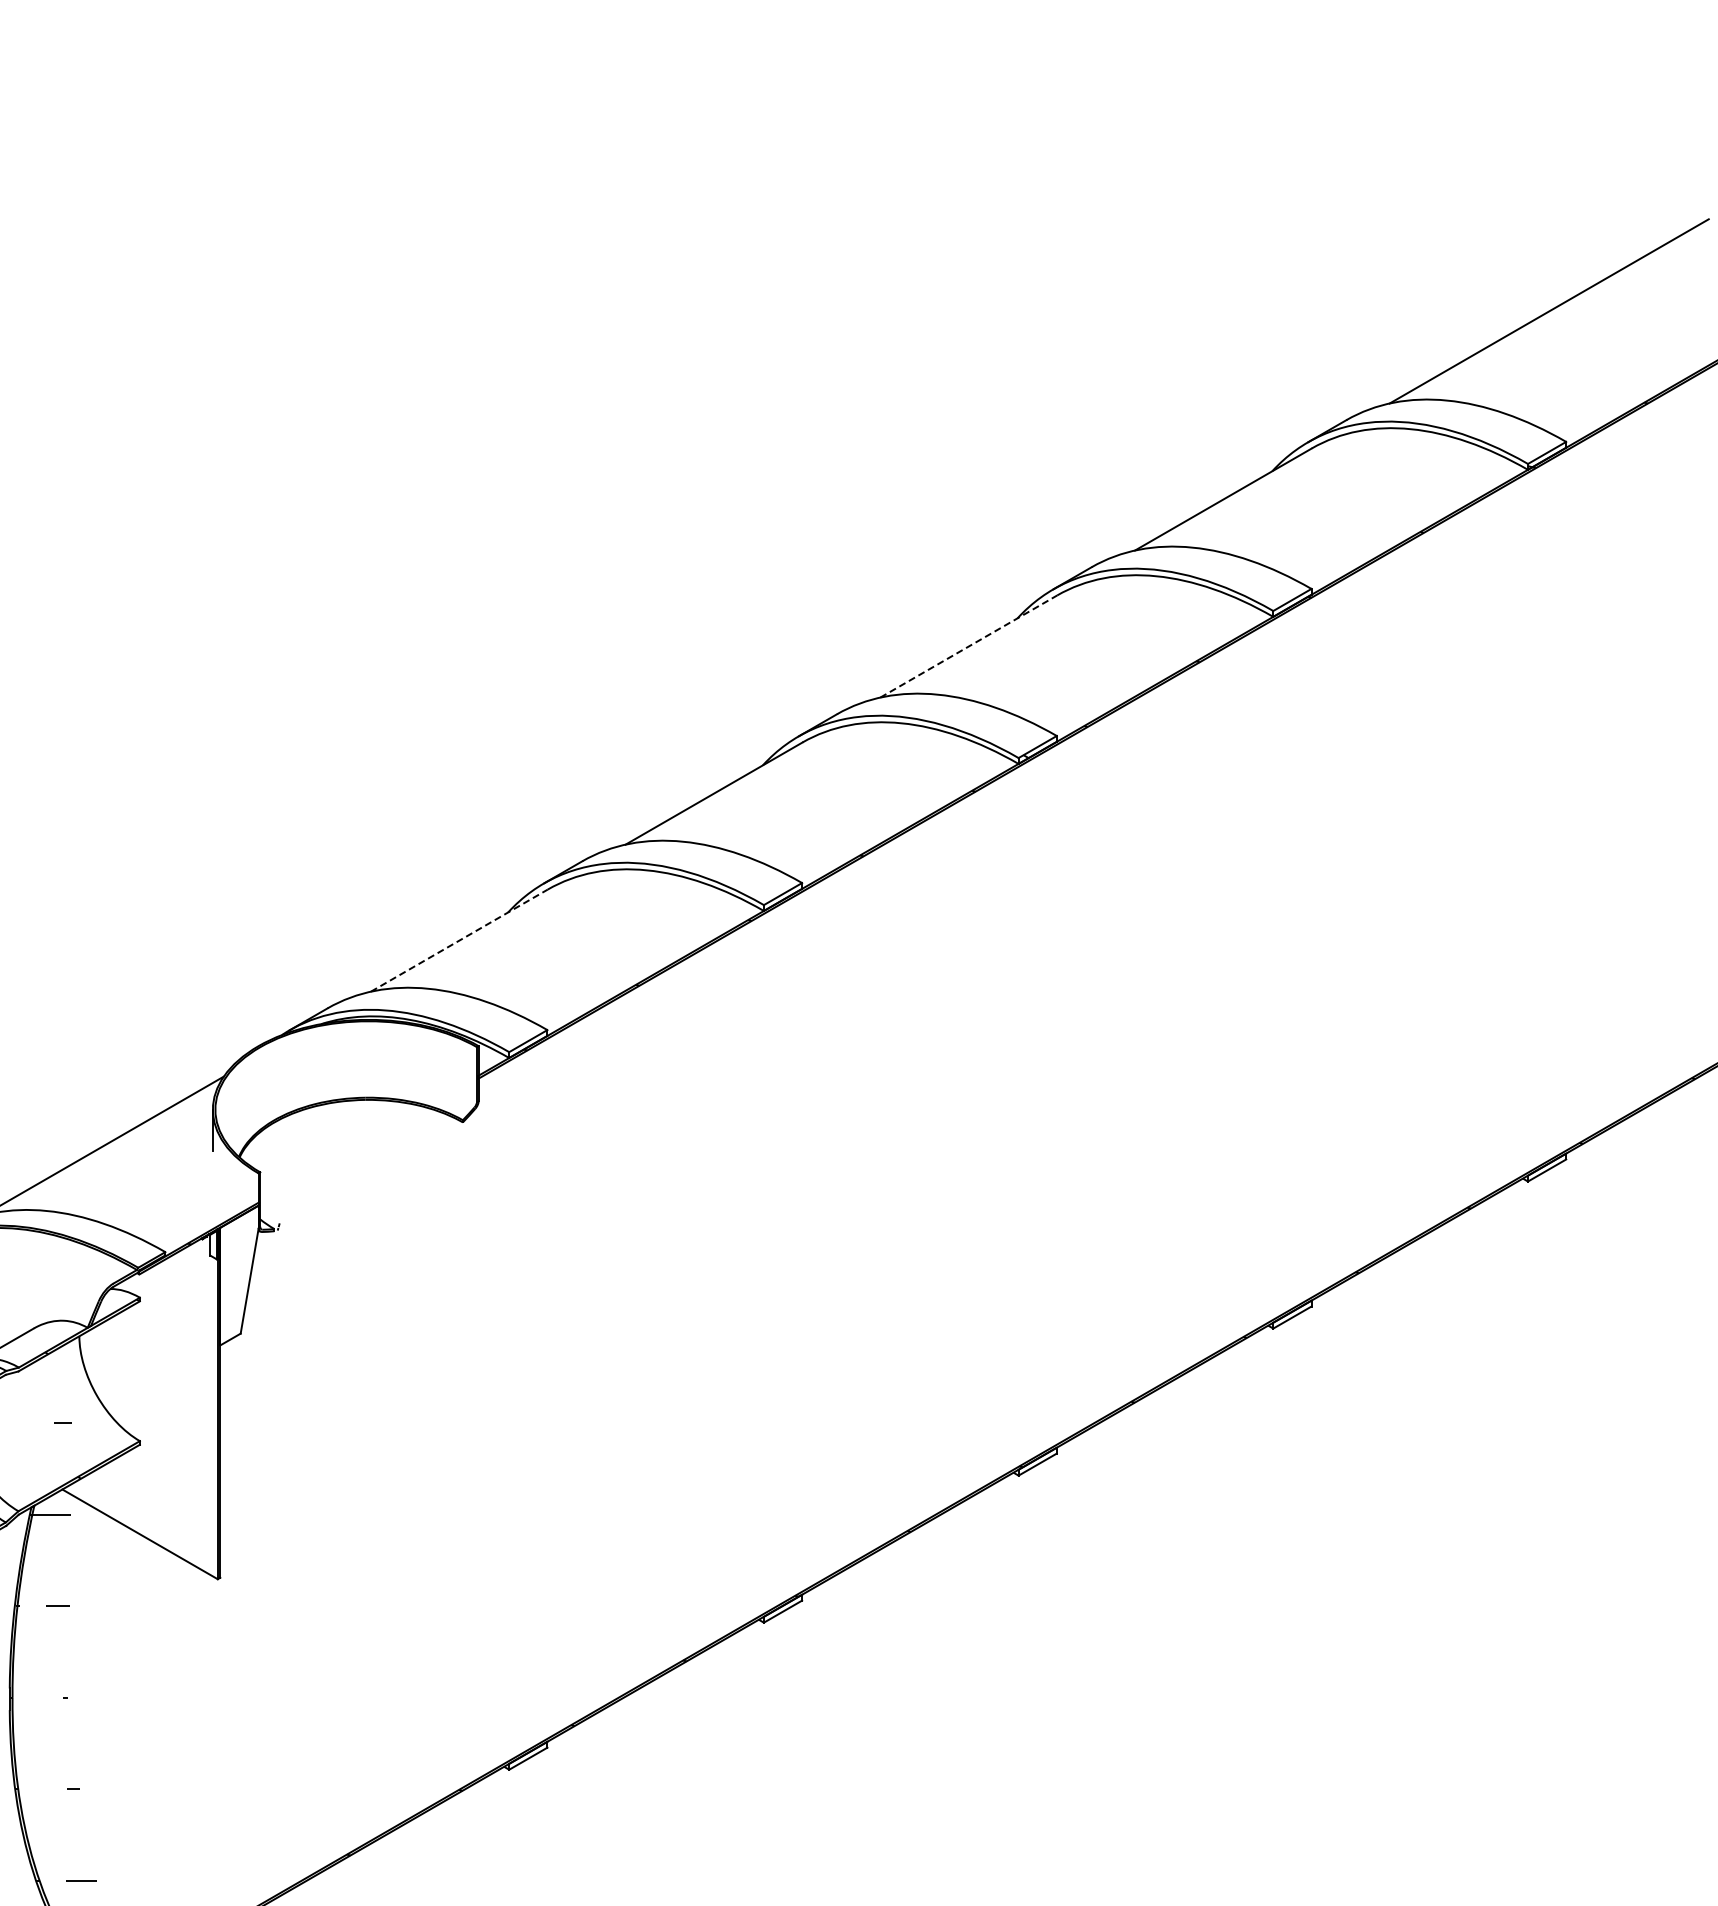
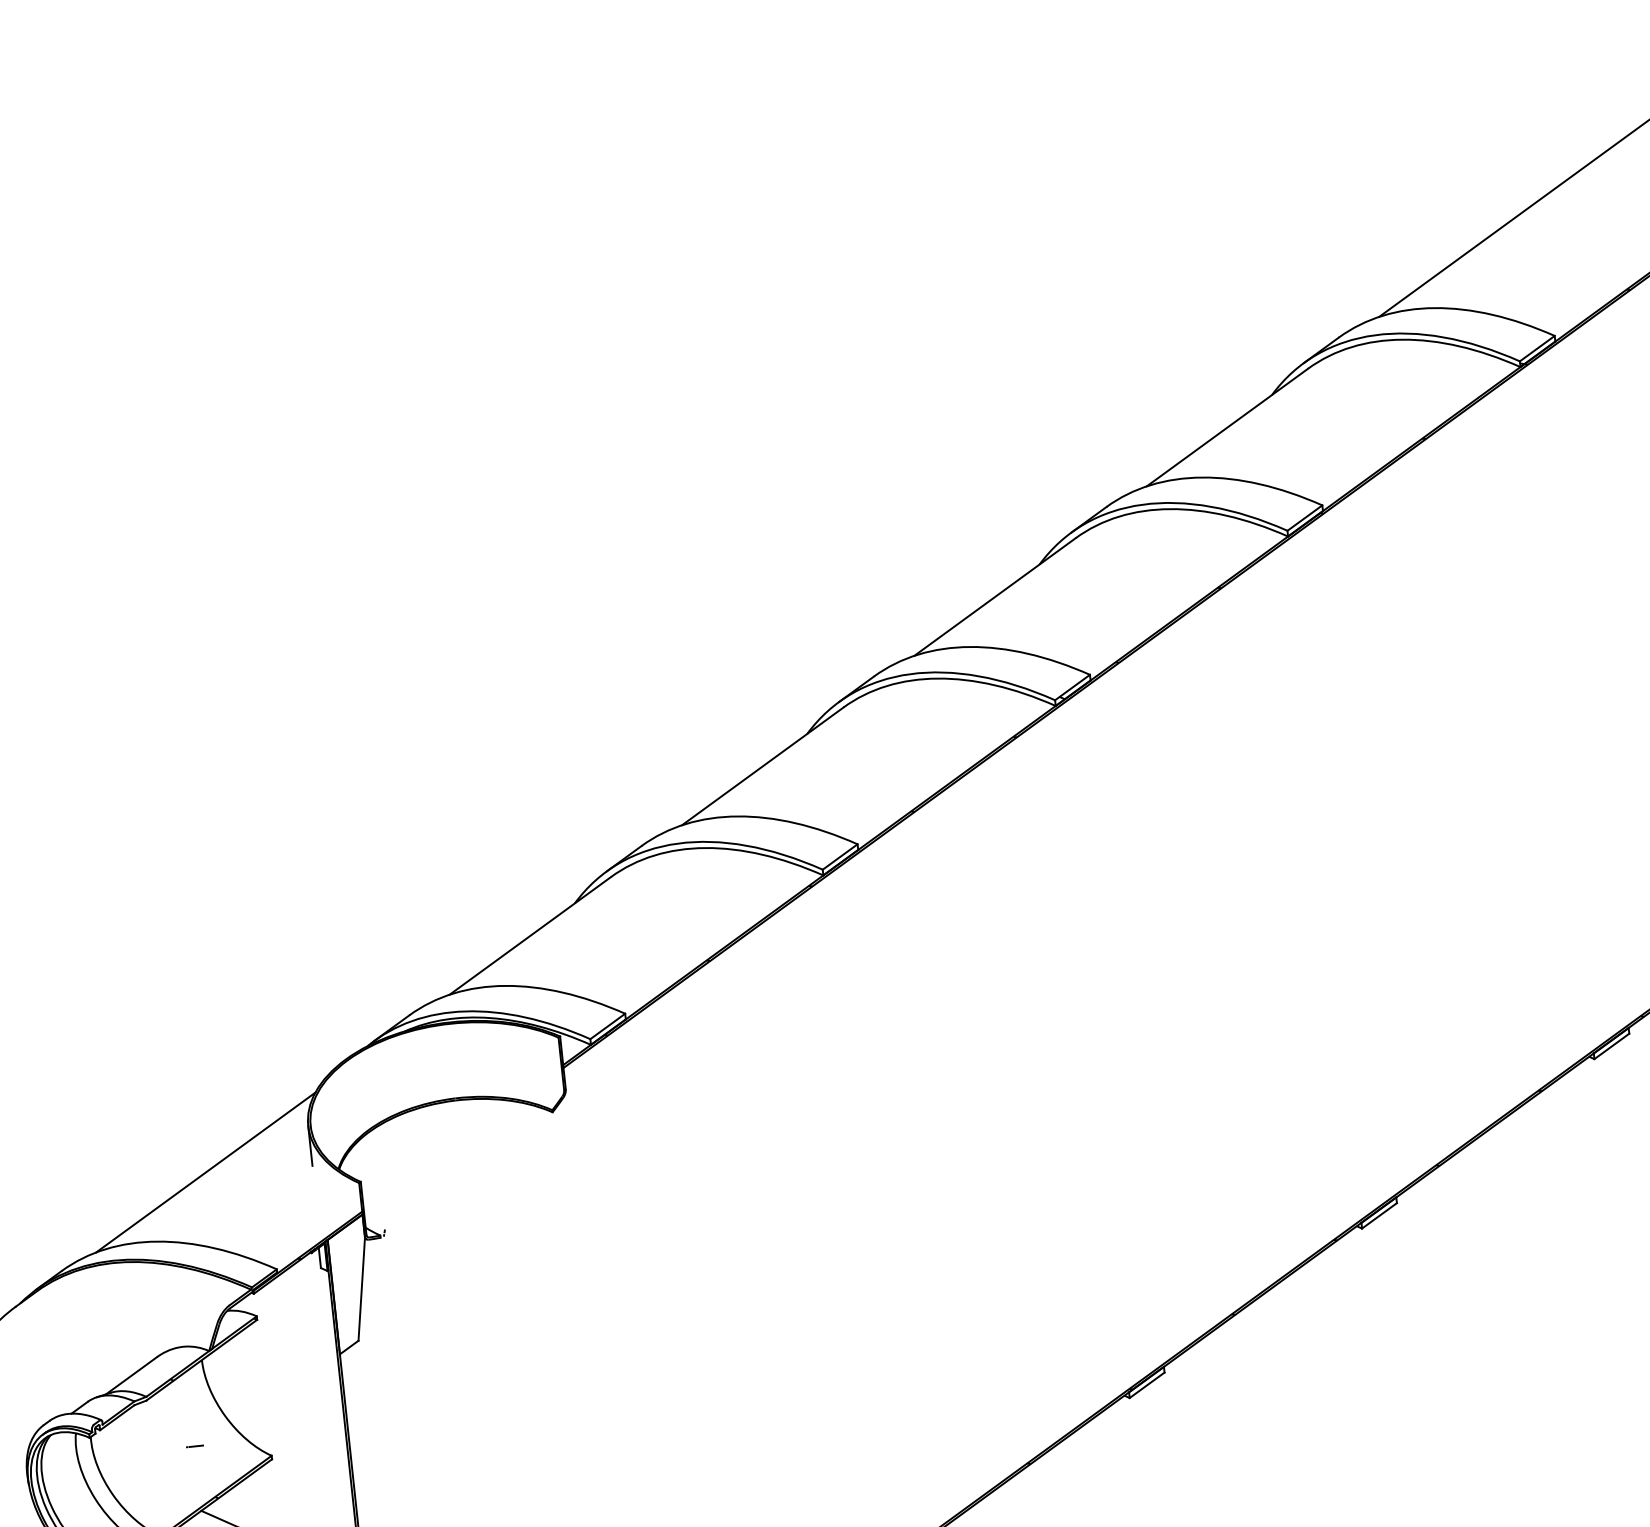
line: (969, 646) -> (995, 596), dashed -> solid
line: (459, 940) -> (530, 935), dashed -> solid

